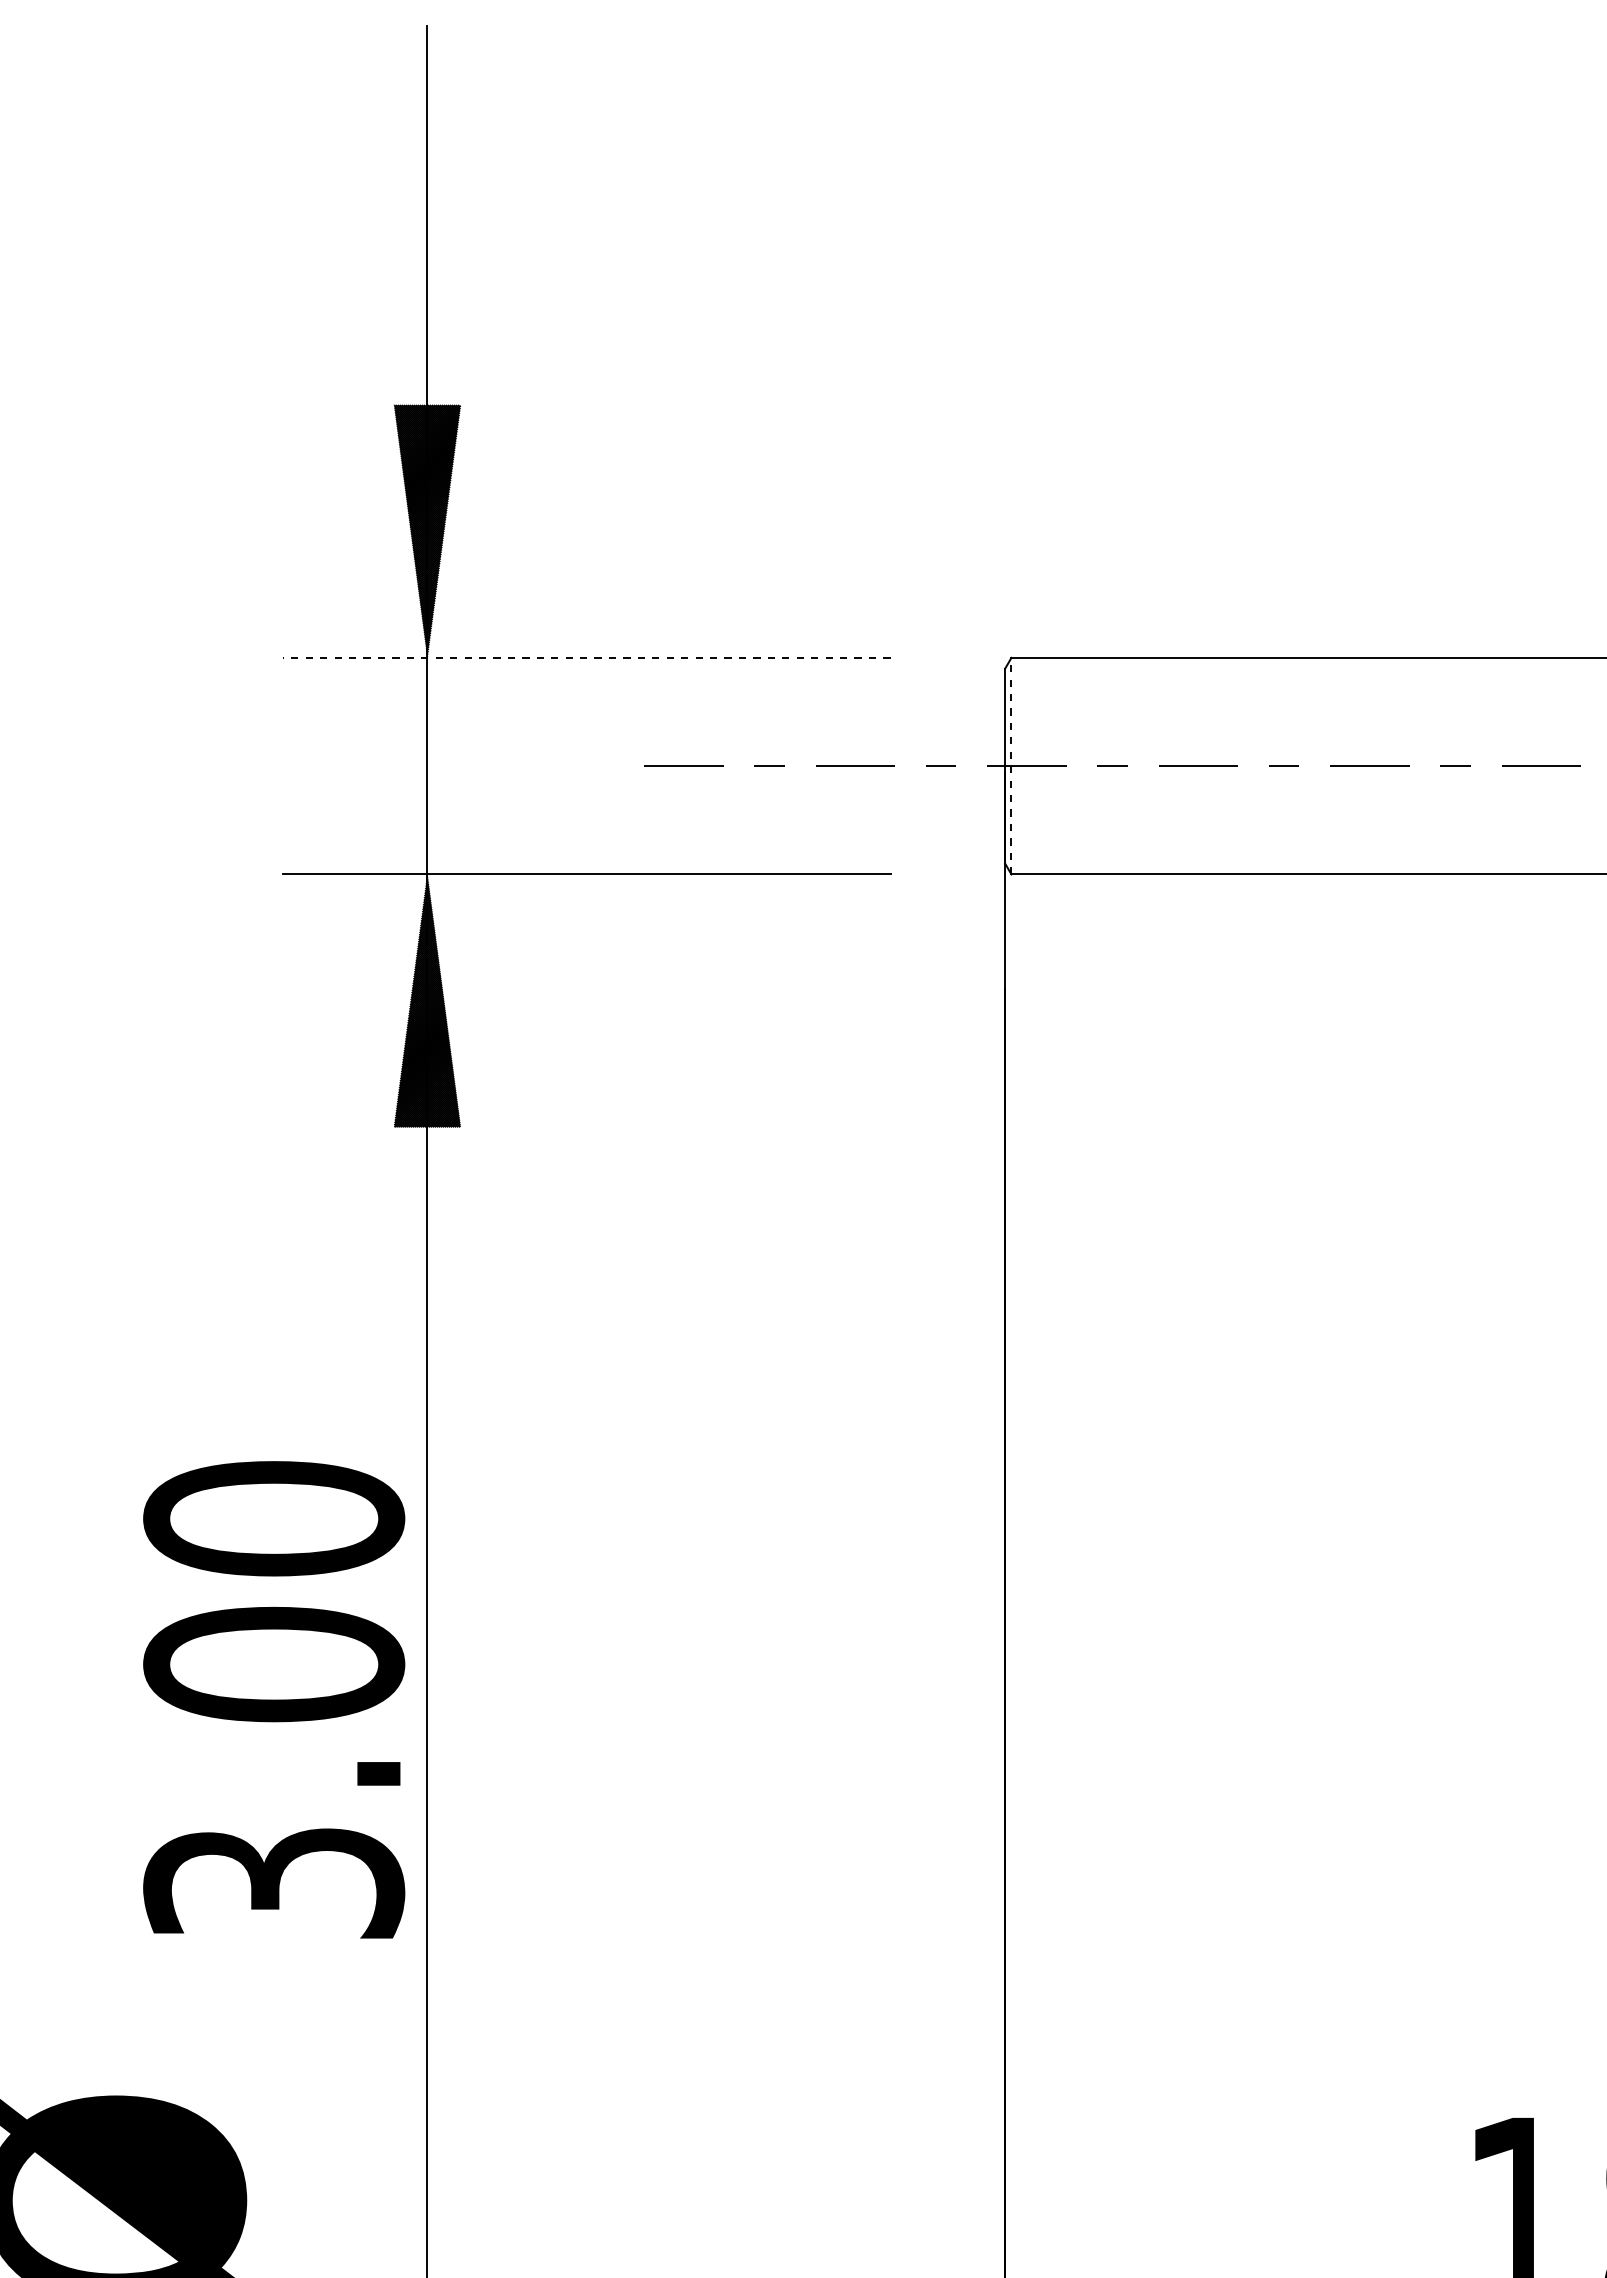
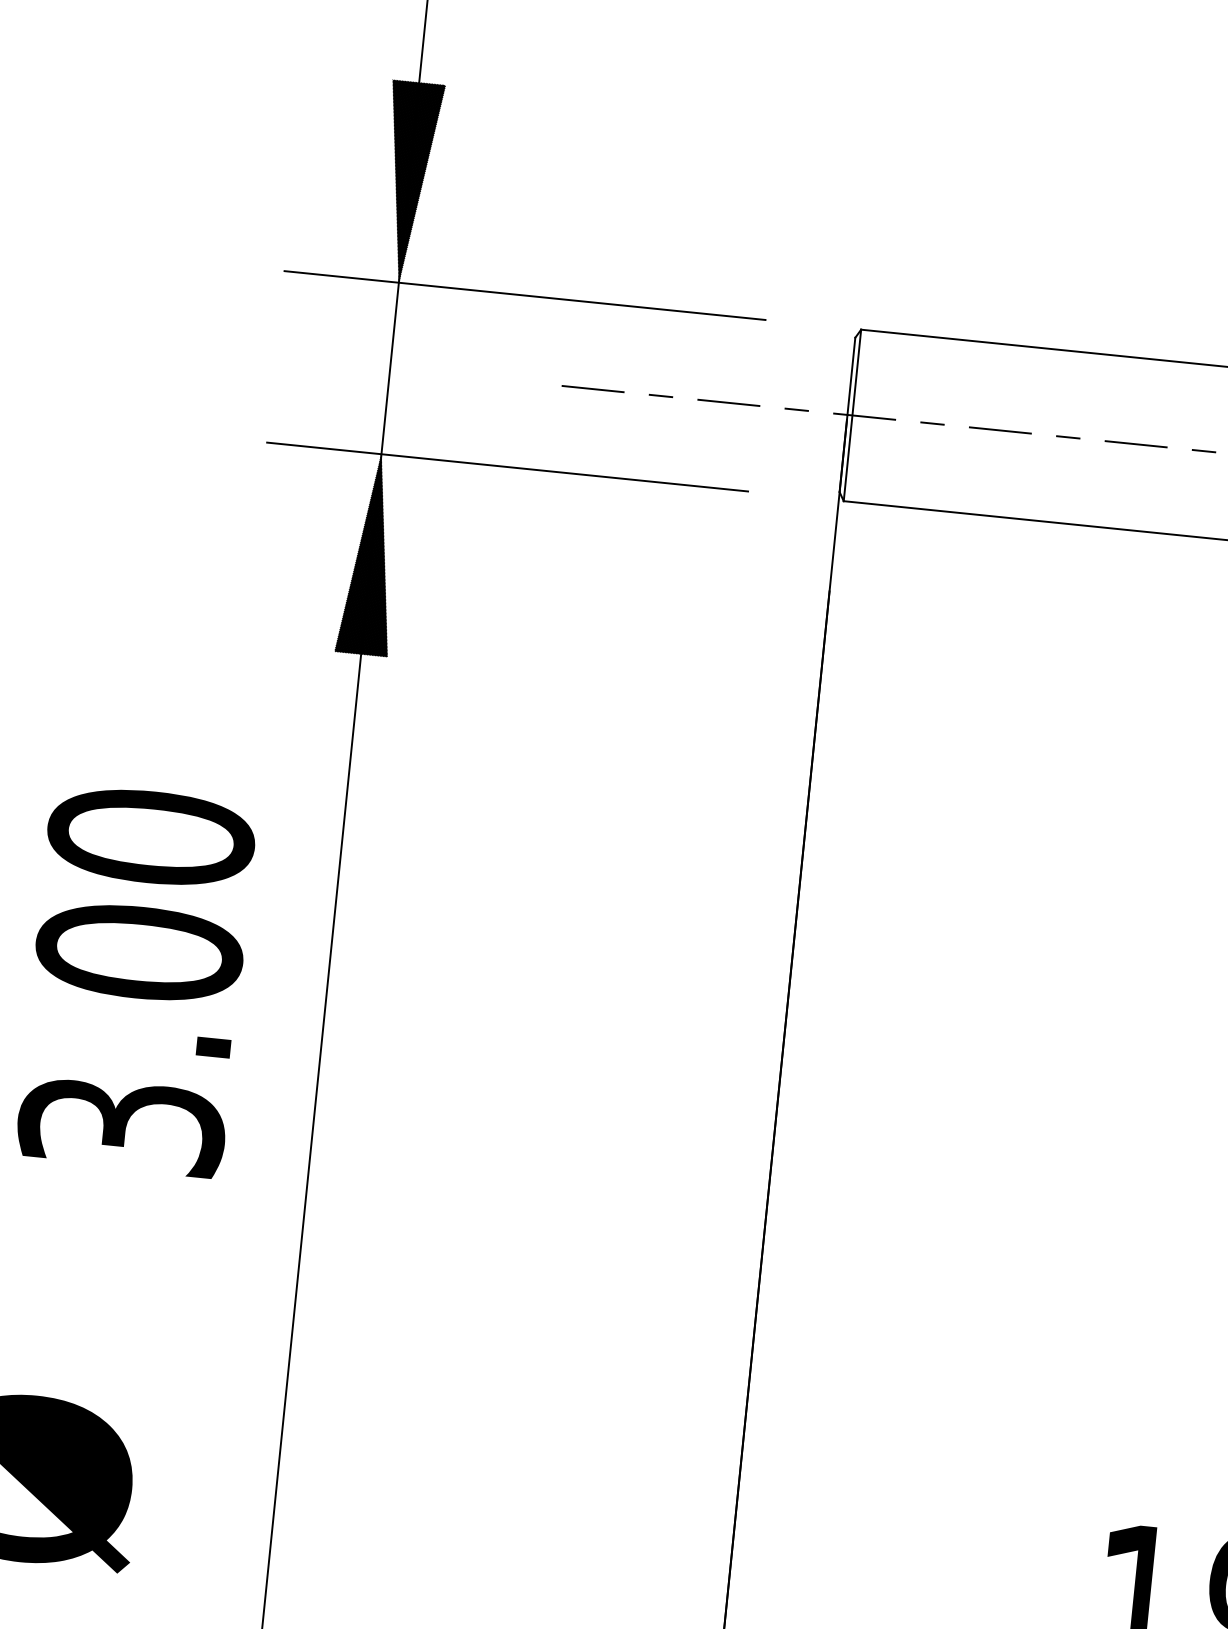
line: (586, 657) -> (524, 295), dashed -> solid
line: (1011, 765) -> (852, 414), dashed -> solid
text: (274, 1699) -> (136, 980), moved

